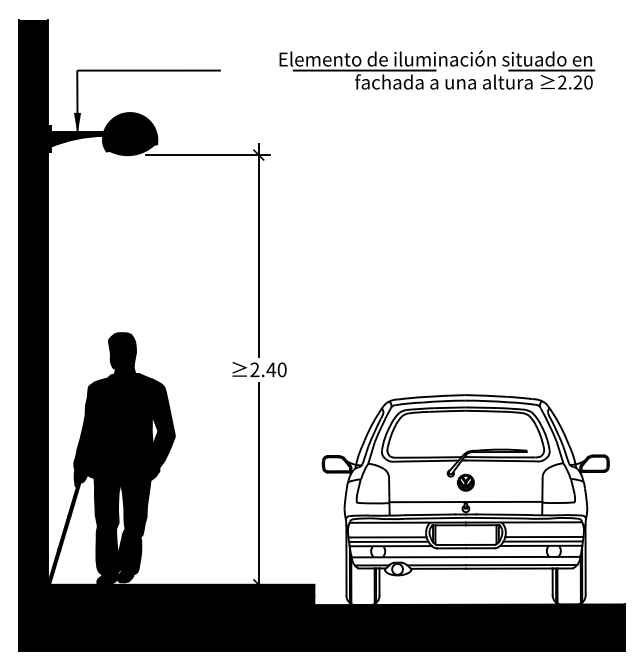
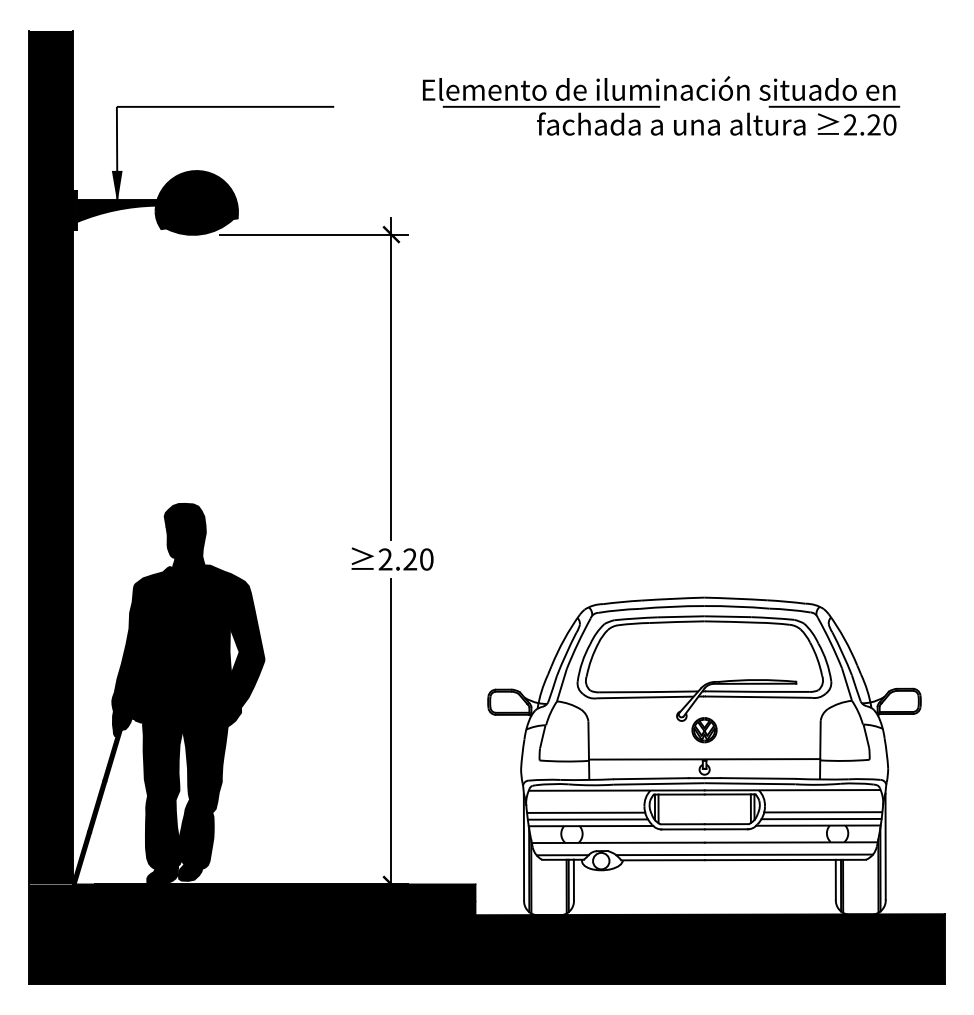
text: (271, 369) -> (410, 558), 2.40 -> 2.20

